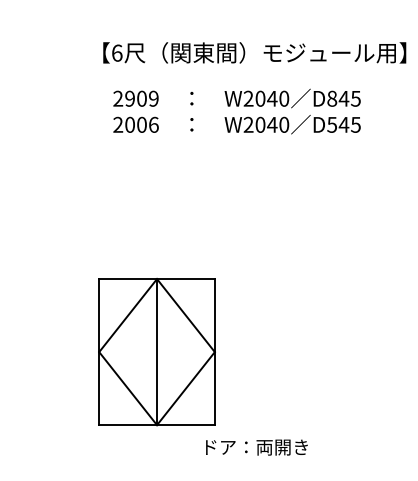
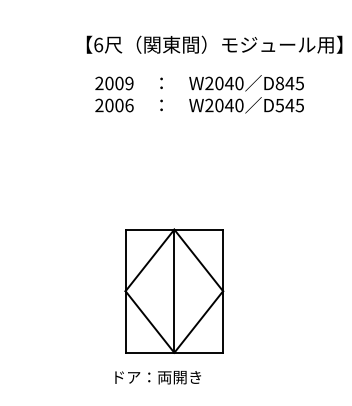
text: (129, 98) -> (108, 83), 2909 -> 2009
part: (156, 352) -> (173, 291), moved
text: (256, 447) -> (157, 377), moved

